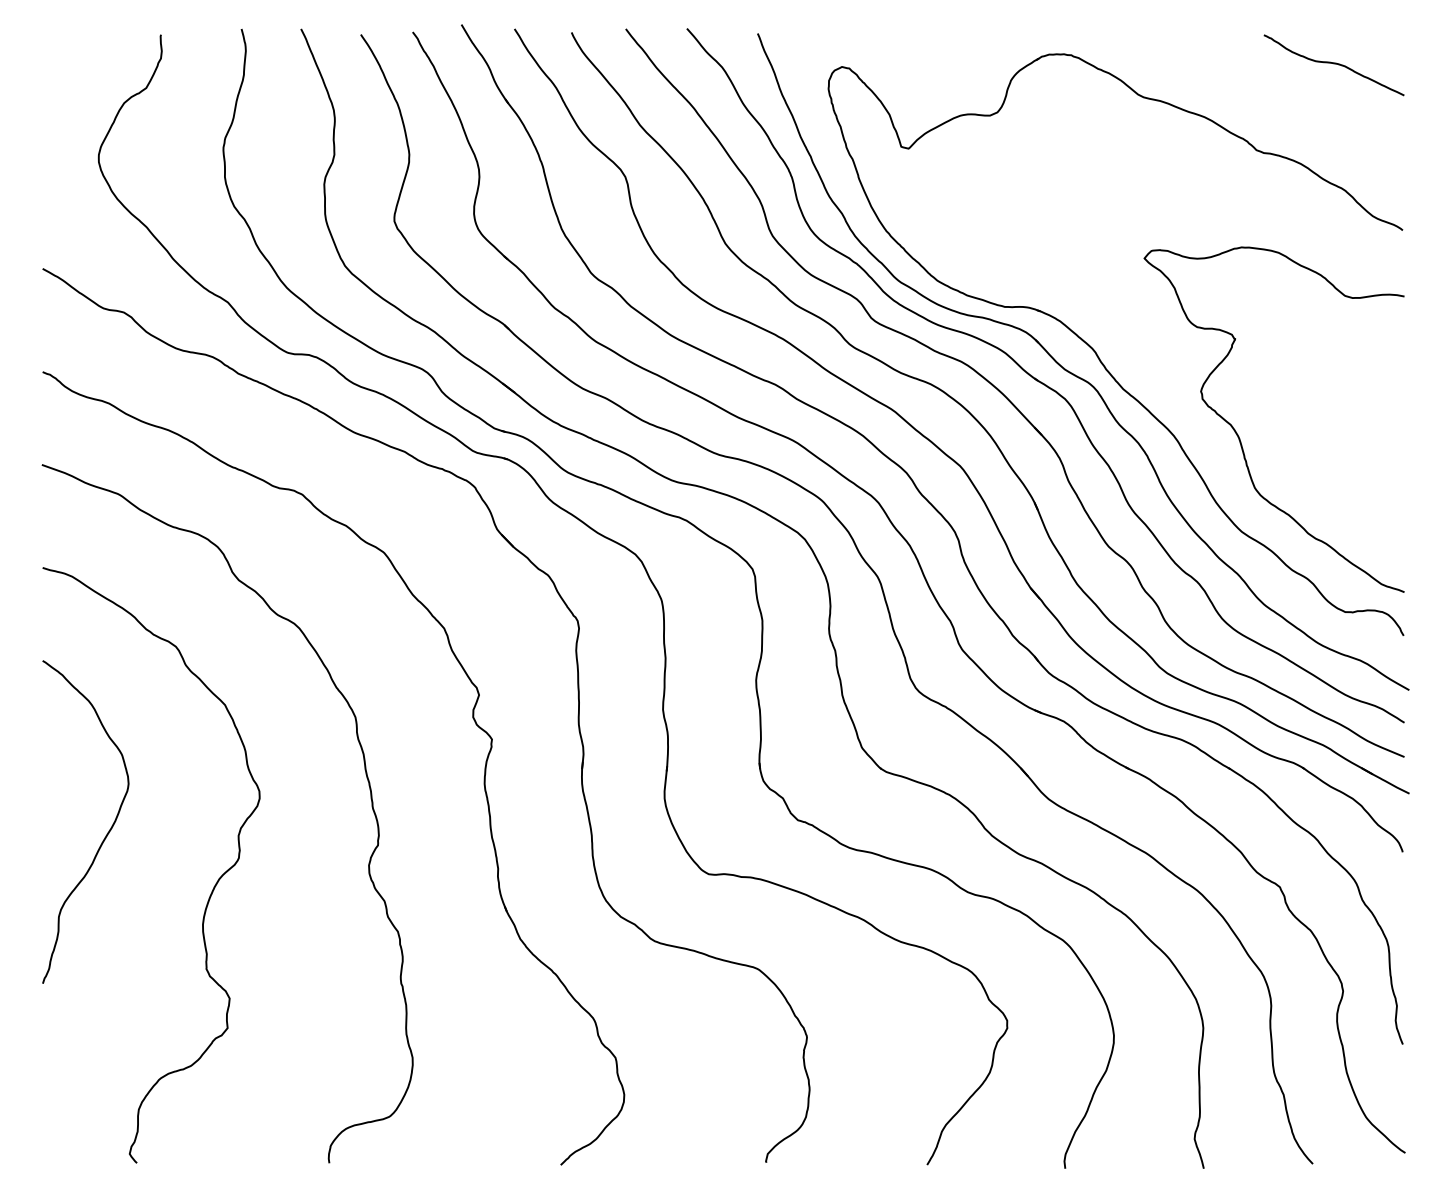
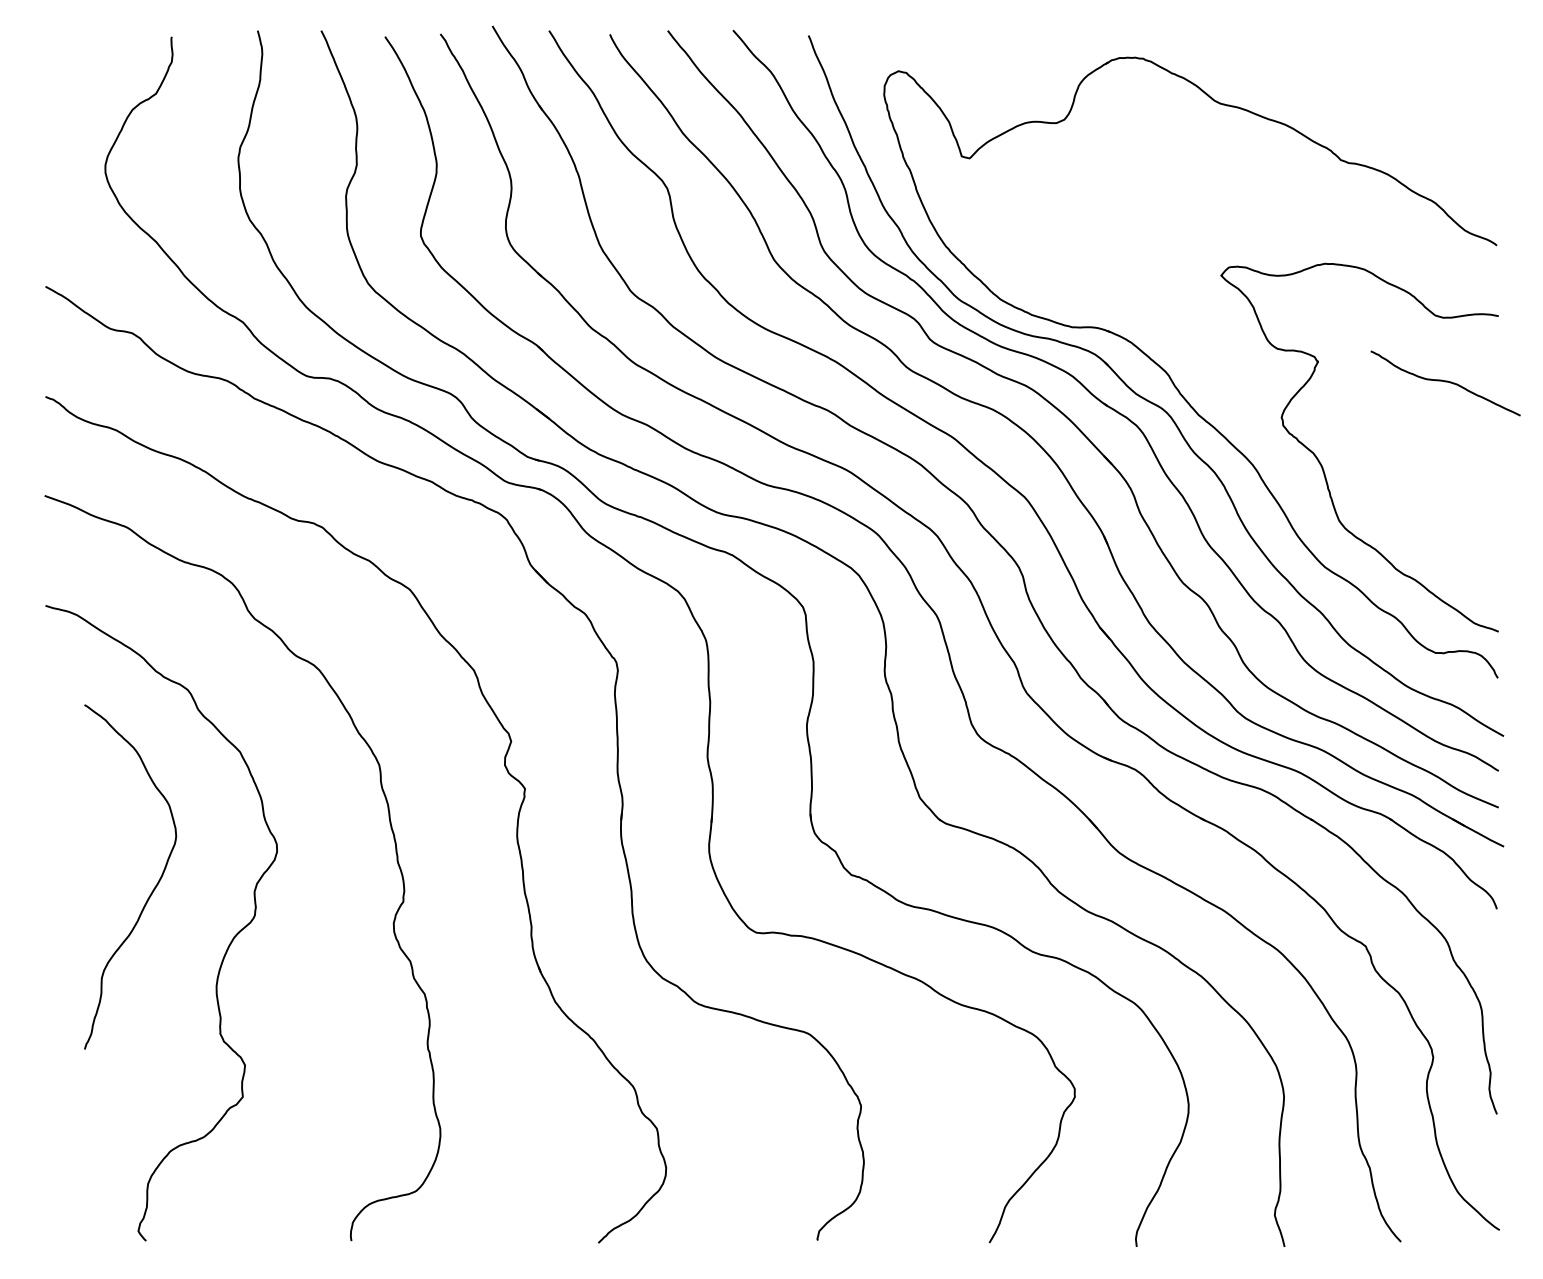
curve: (1333, 64) -> (1445, 382), moved
curve: (105, 835) -> (151, 891), moved

